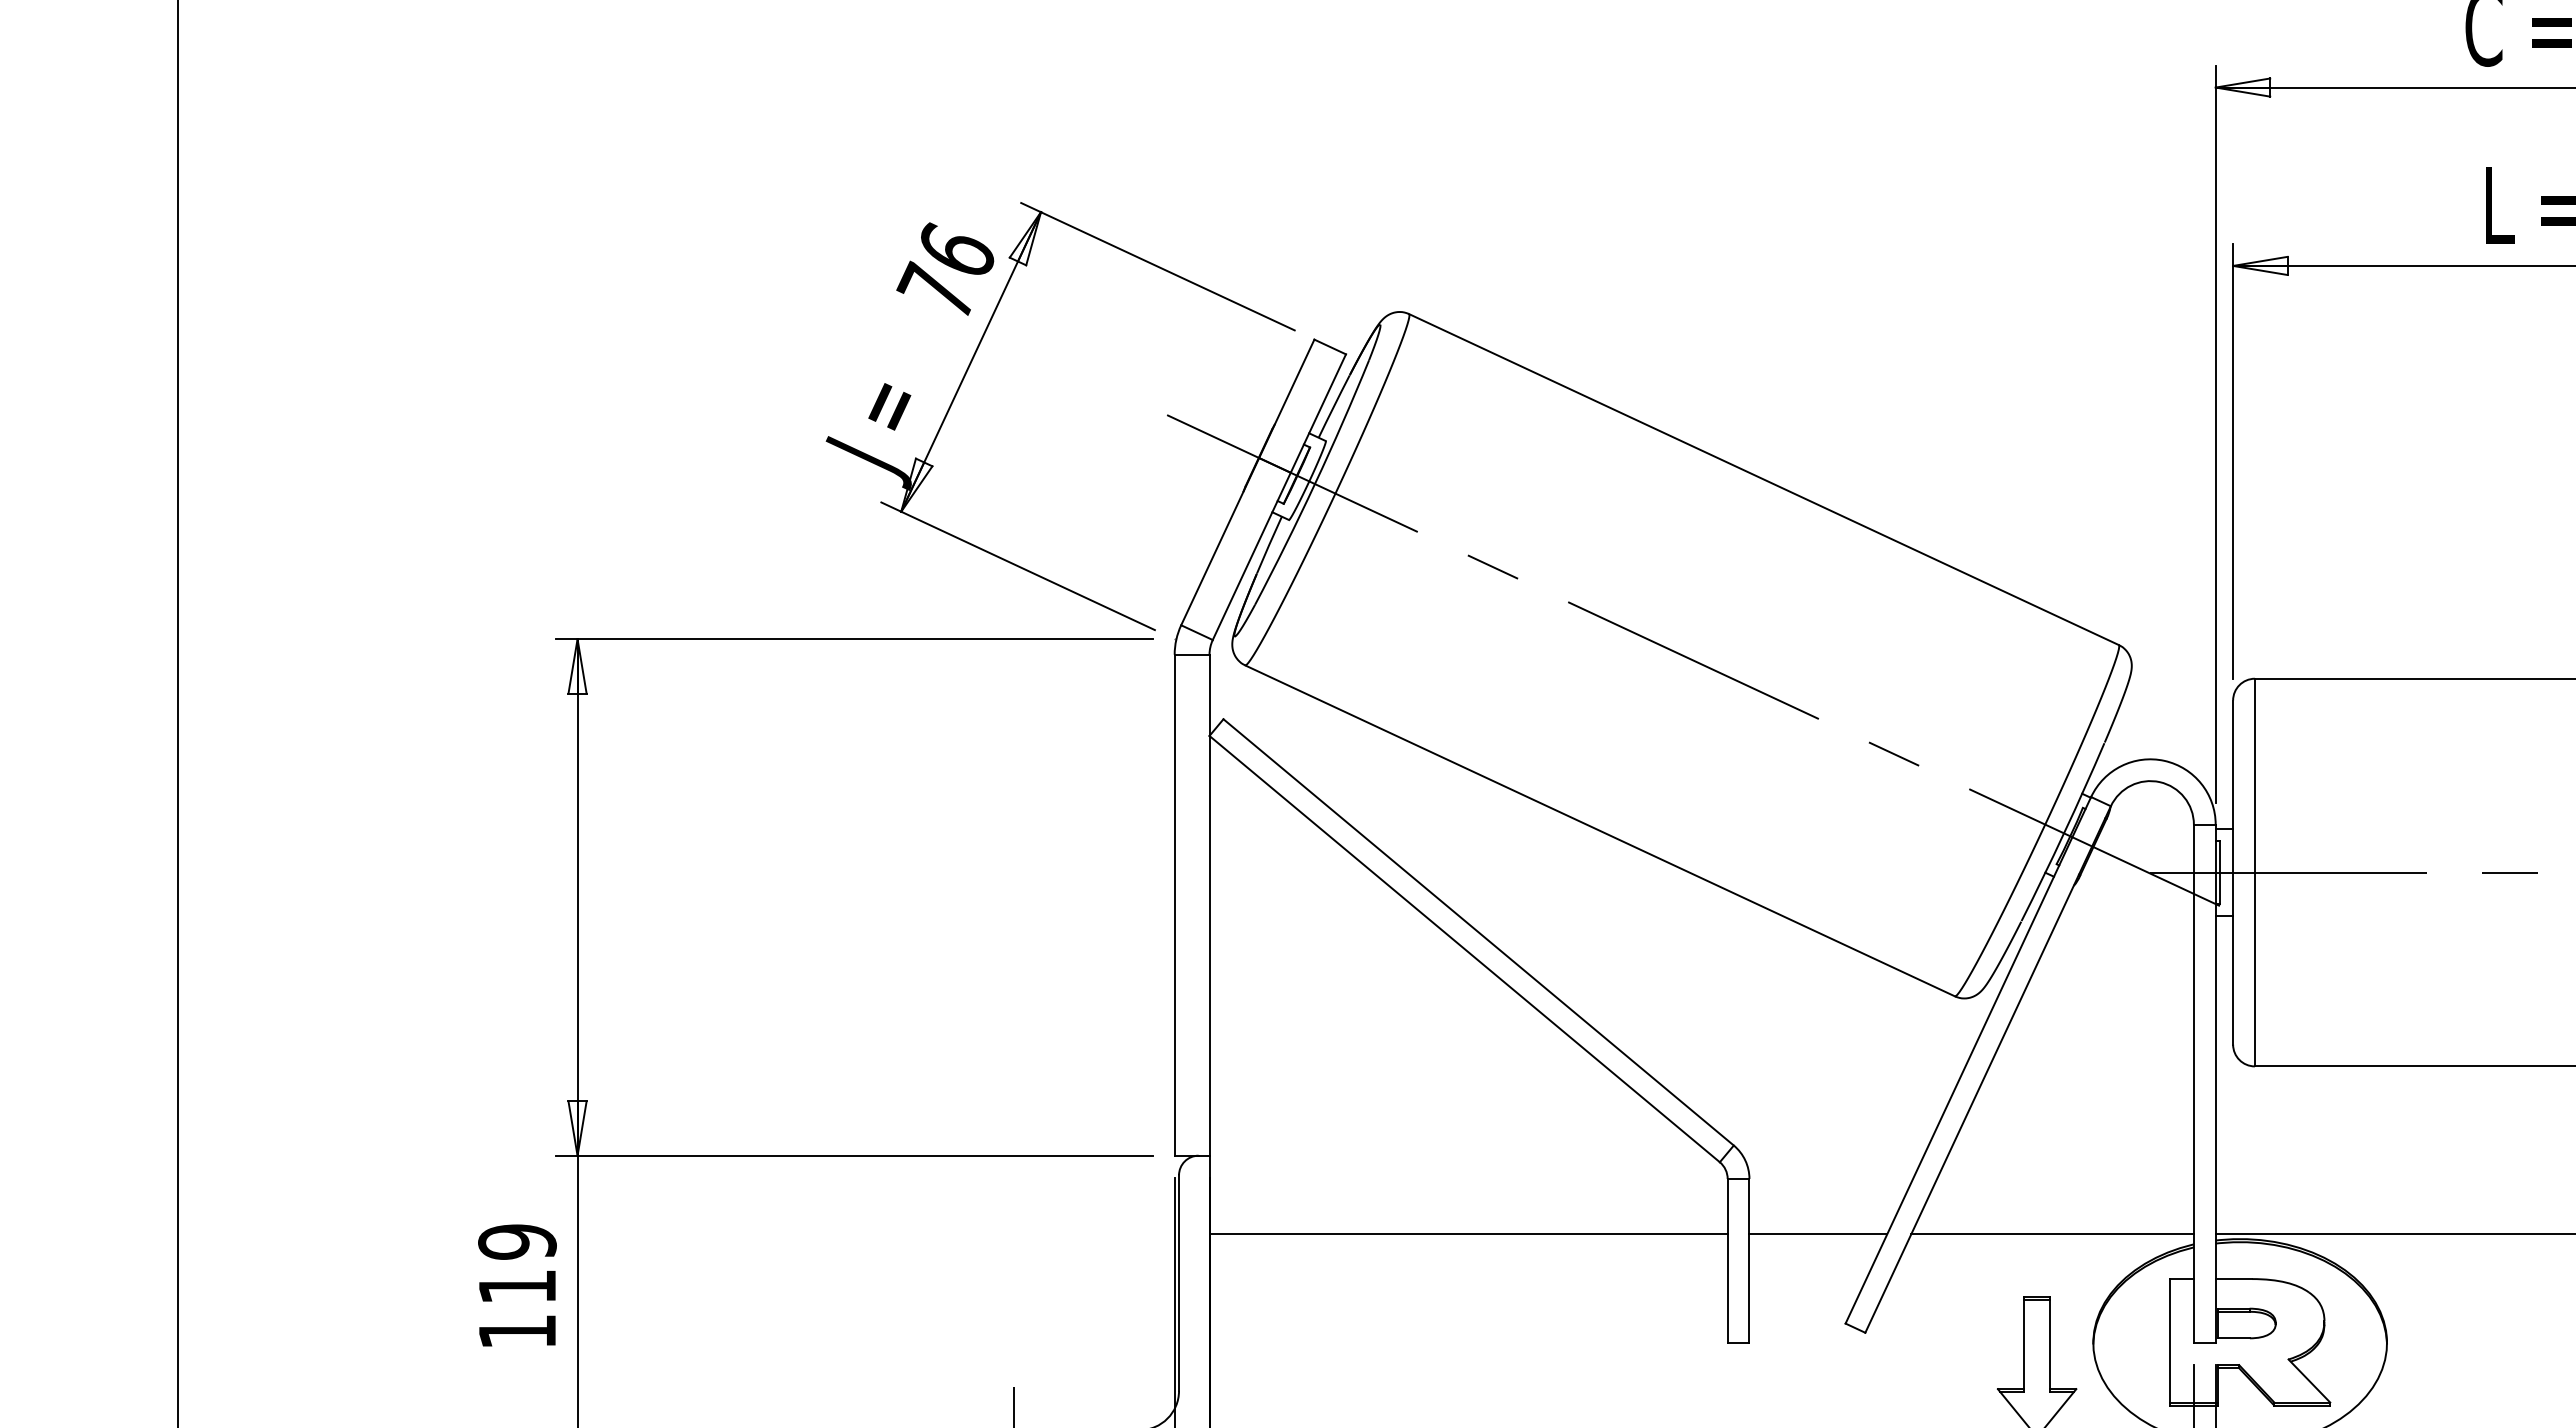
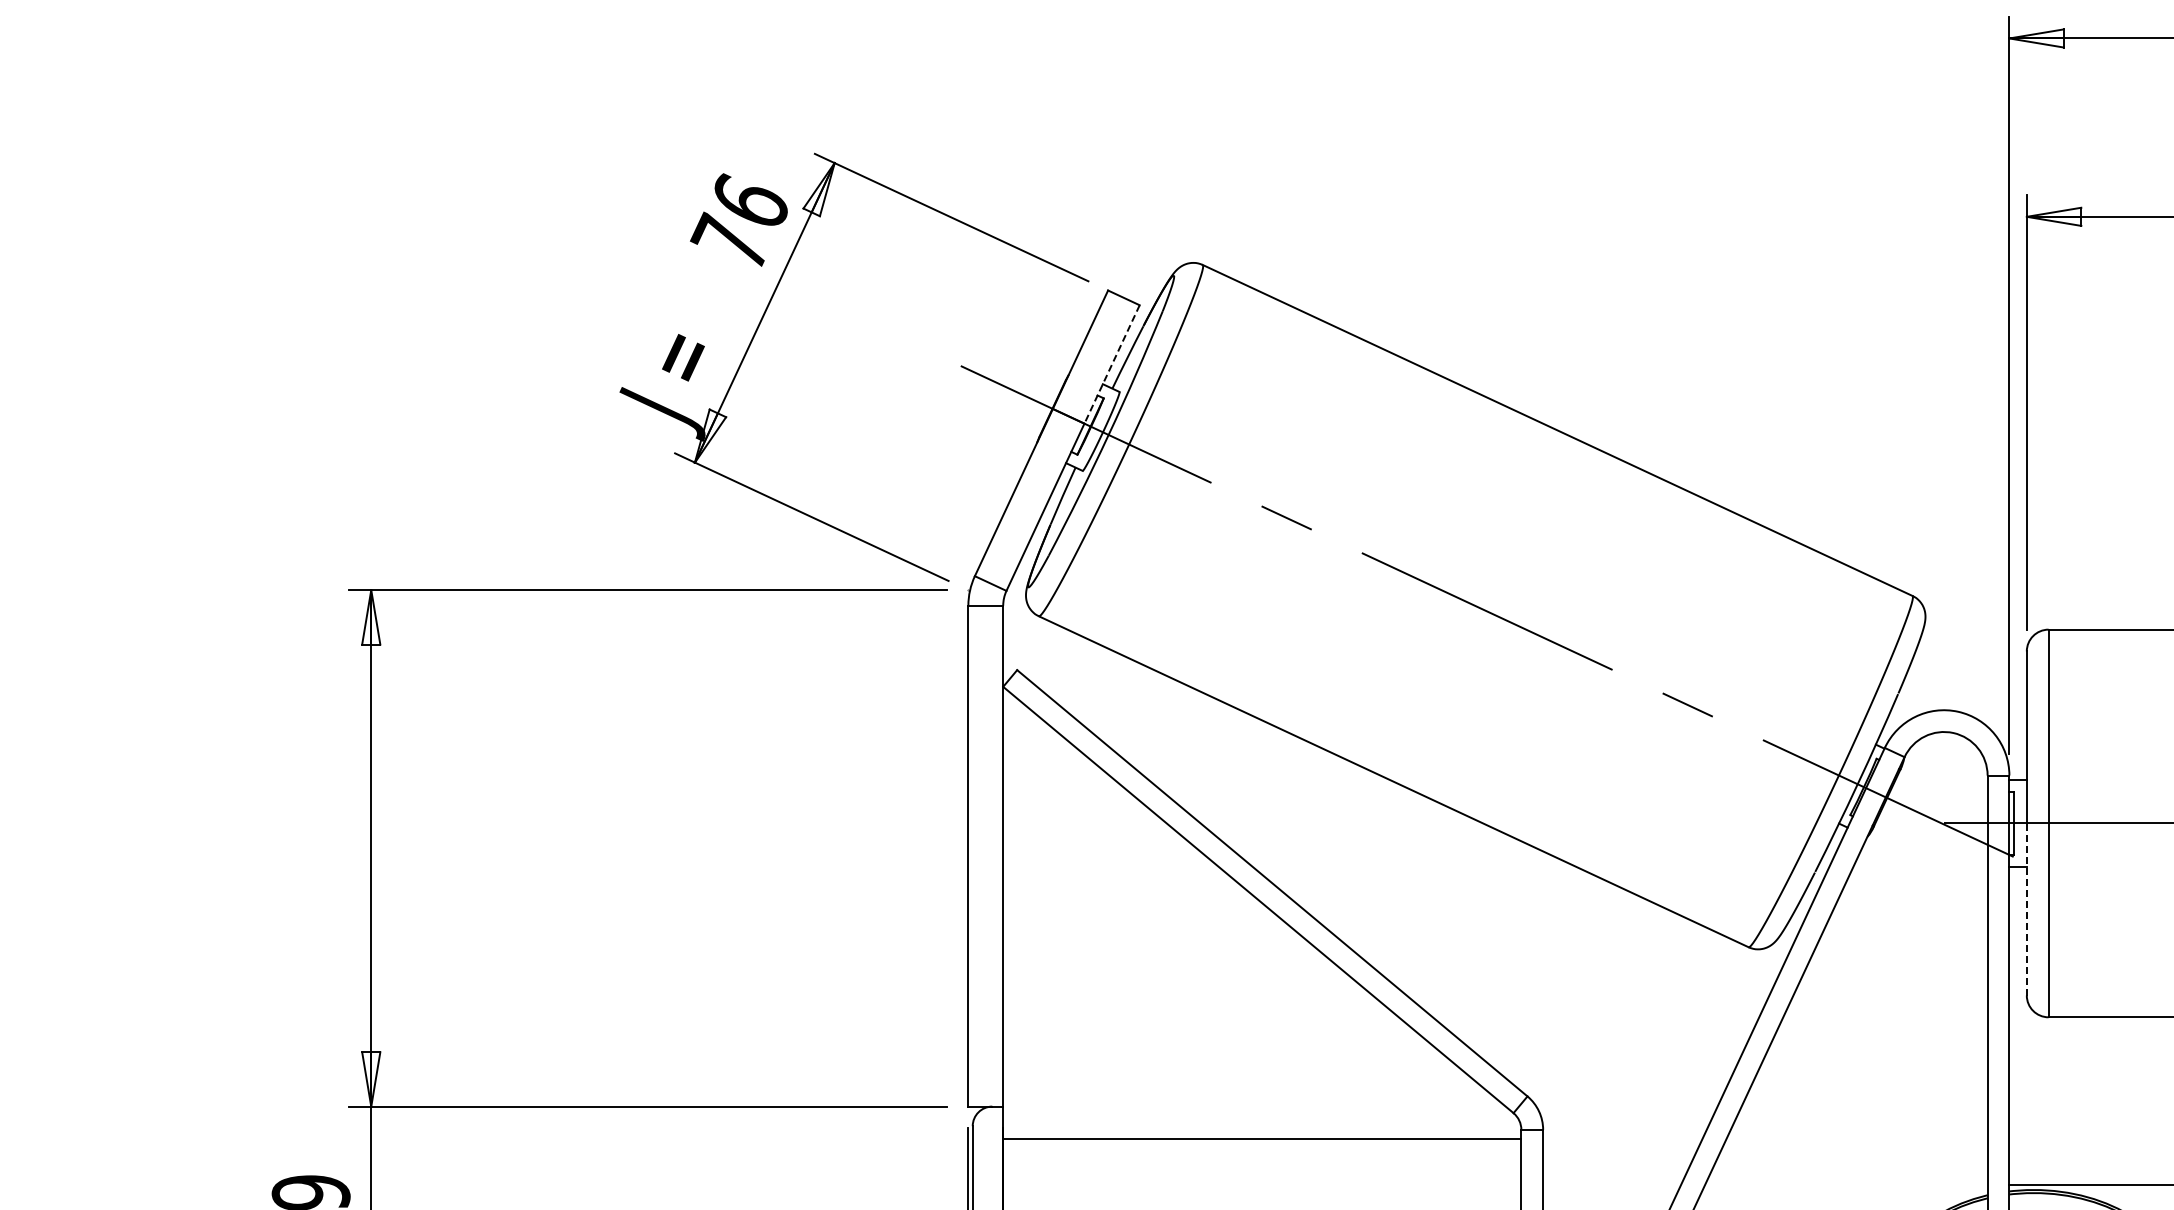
line: (1318, 414) -> (1112, 365), solid -> dashed
line: (2233, 958) -> (2027, 909), solid -> dashed
line: (1468, 1234) -> (1262, 1139), moved
line: (1818, 1234) -> (1612, 1185), removed
line: (2052, 1234) -> (1846, 1185), removed

